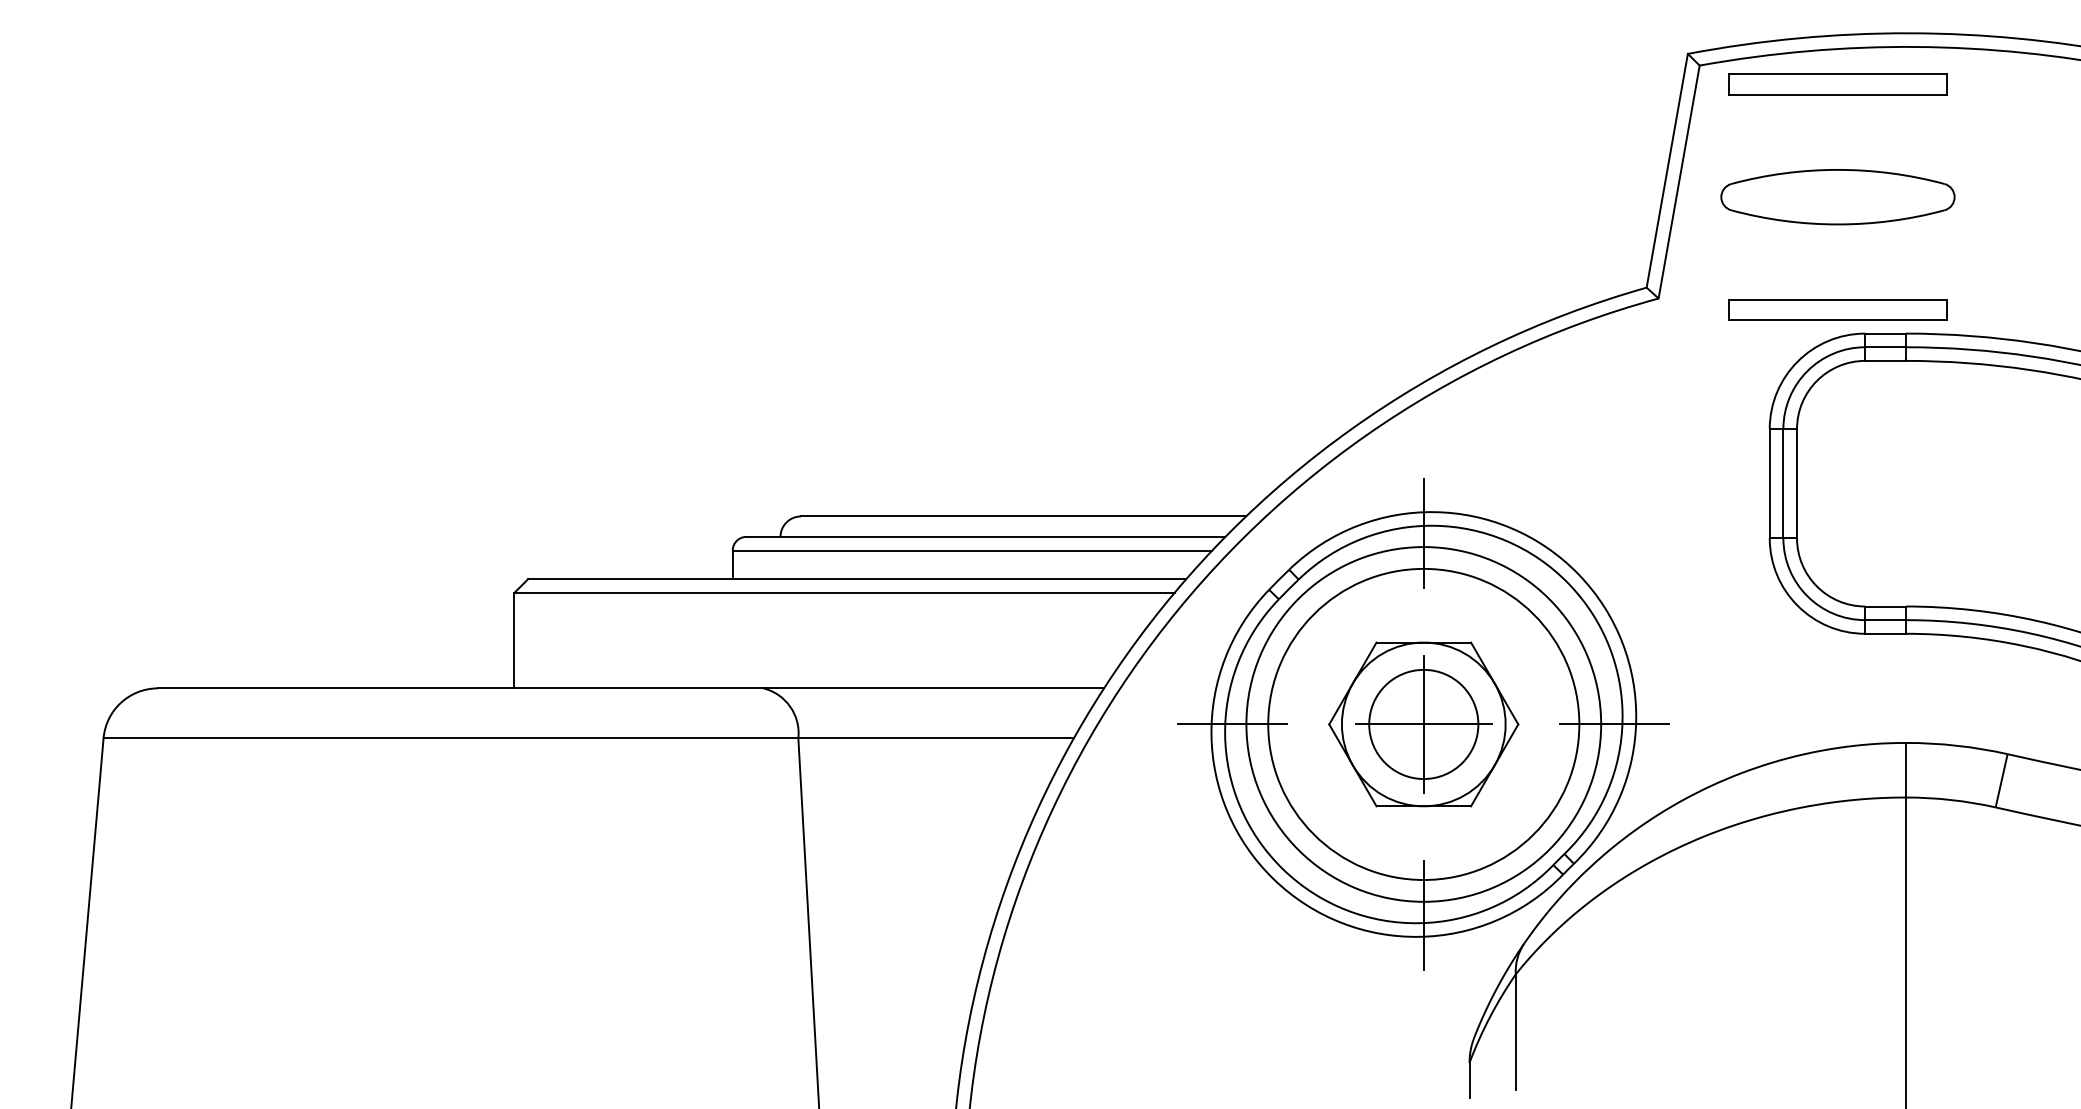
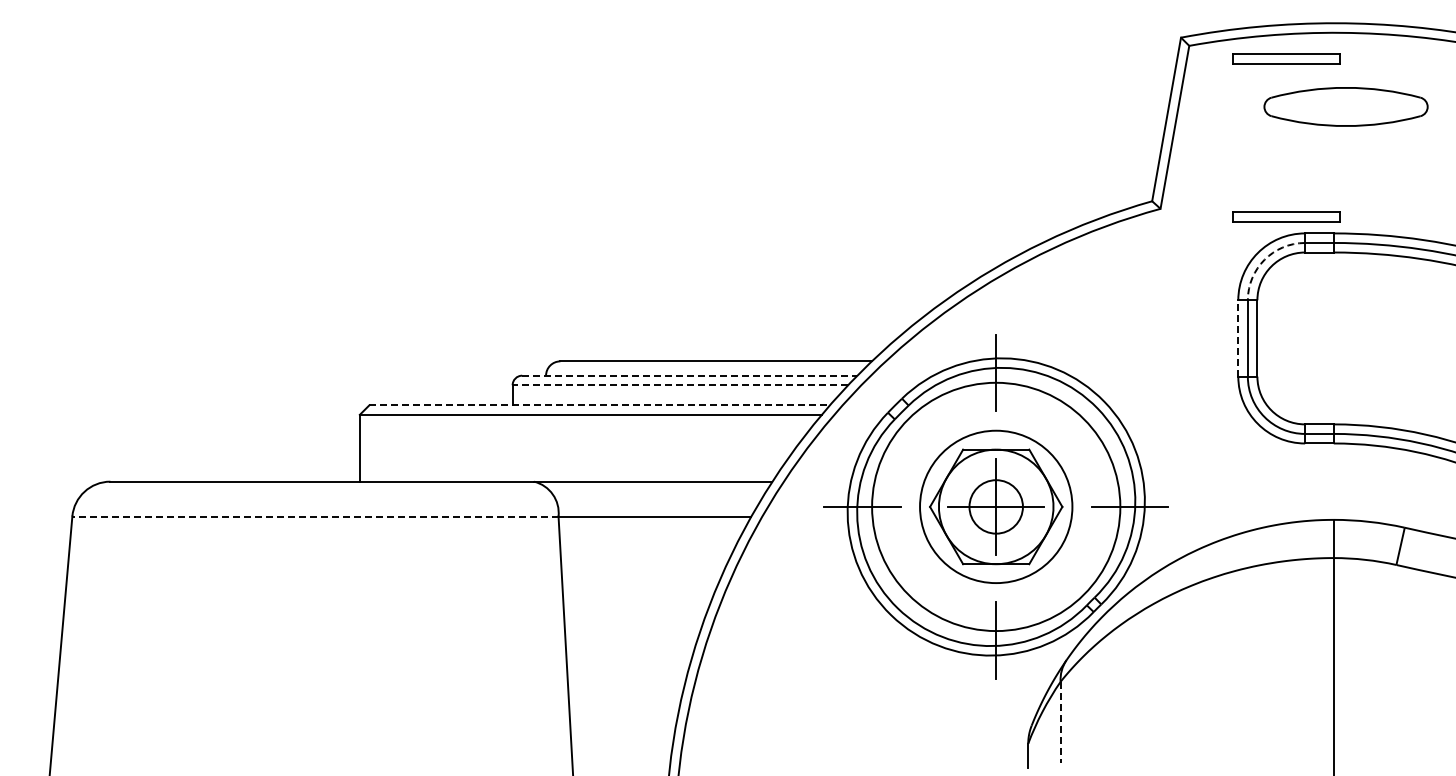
part: (1837, 83) -> (1285, 58), size x0.7
part: (1837, 196) -> (1345, 106), moved
part: (1837, 309) -> (1285, 216), size x0.7
arc: (1807, 370) -> (1264, 259), solid -> dashed
line: (1770, 482) -> (1238, 337), solid -> dashed
line: (985, 536) -> (689, 375), solid -> dashed
line: (972, 550) -> (680, 385), solid -> dashed
line: (858, 579) -> (600, 405), solid -> dashed
circle: (1424, 723) -> (996, 506), size x0.7
circle: (1424, 723) -> (996, 506), size x0.7
line: (449, 738) -> (314, 516), solid -> dashed
line: (1515, 1032) -> (1060, 722), solid -> dashed

